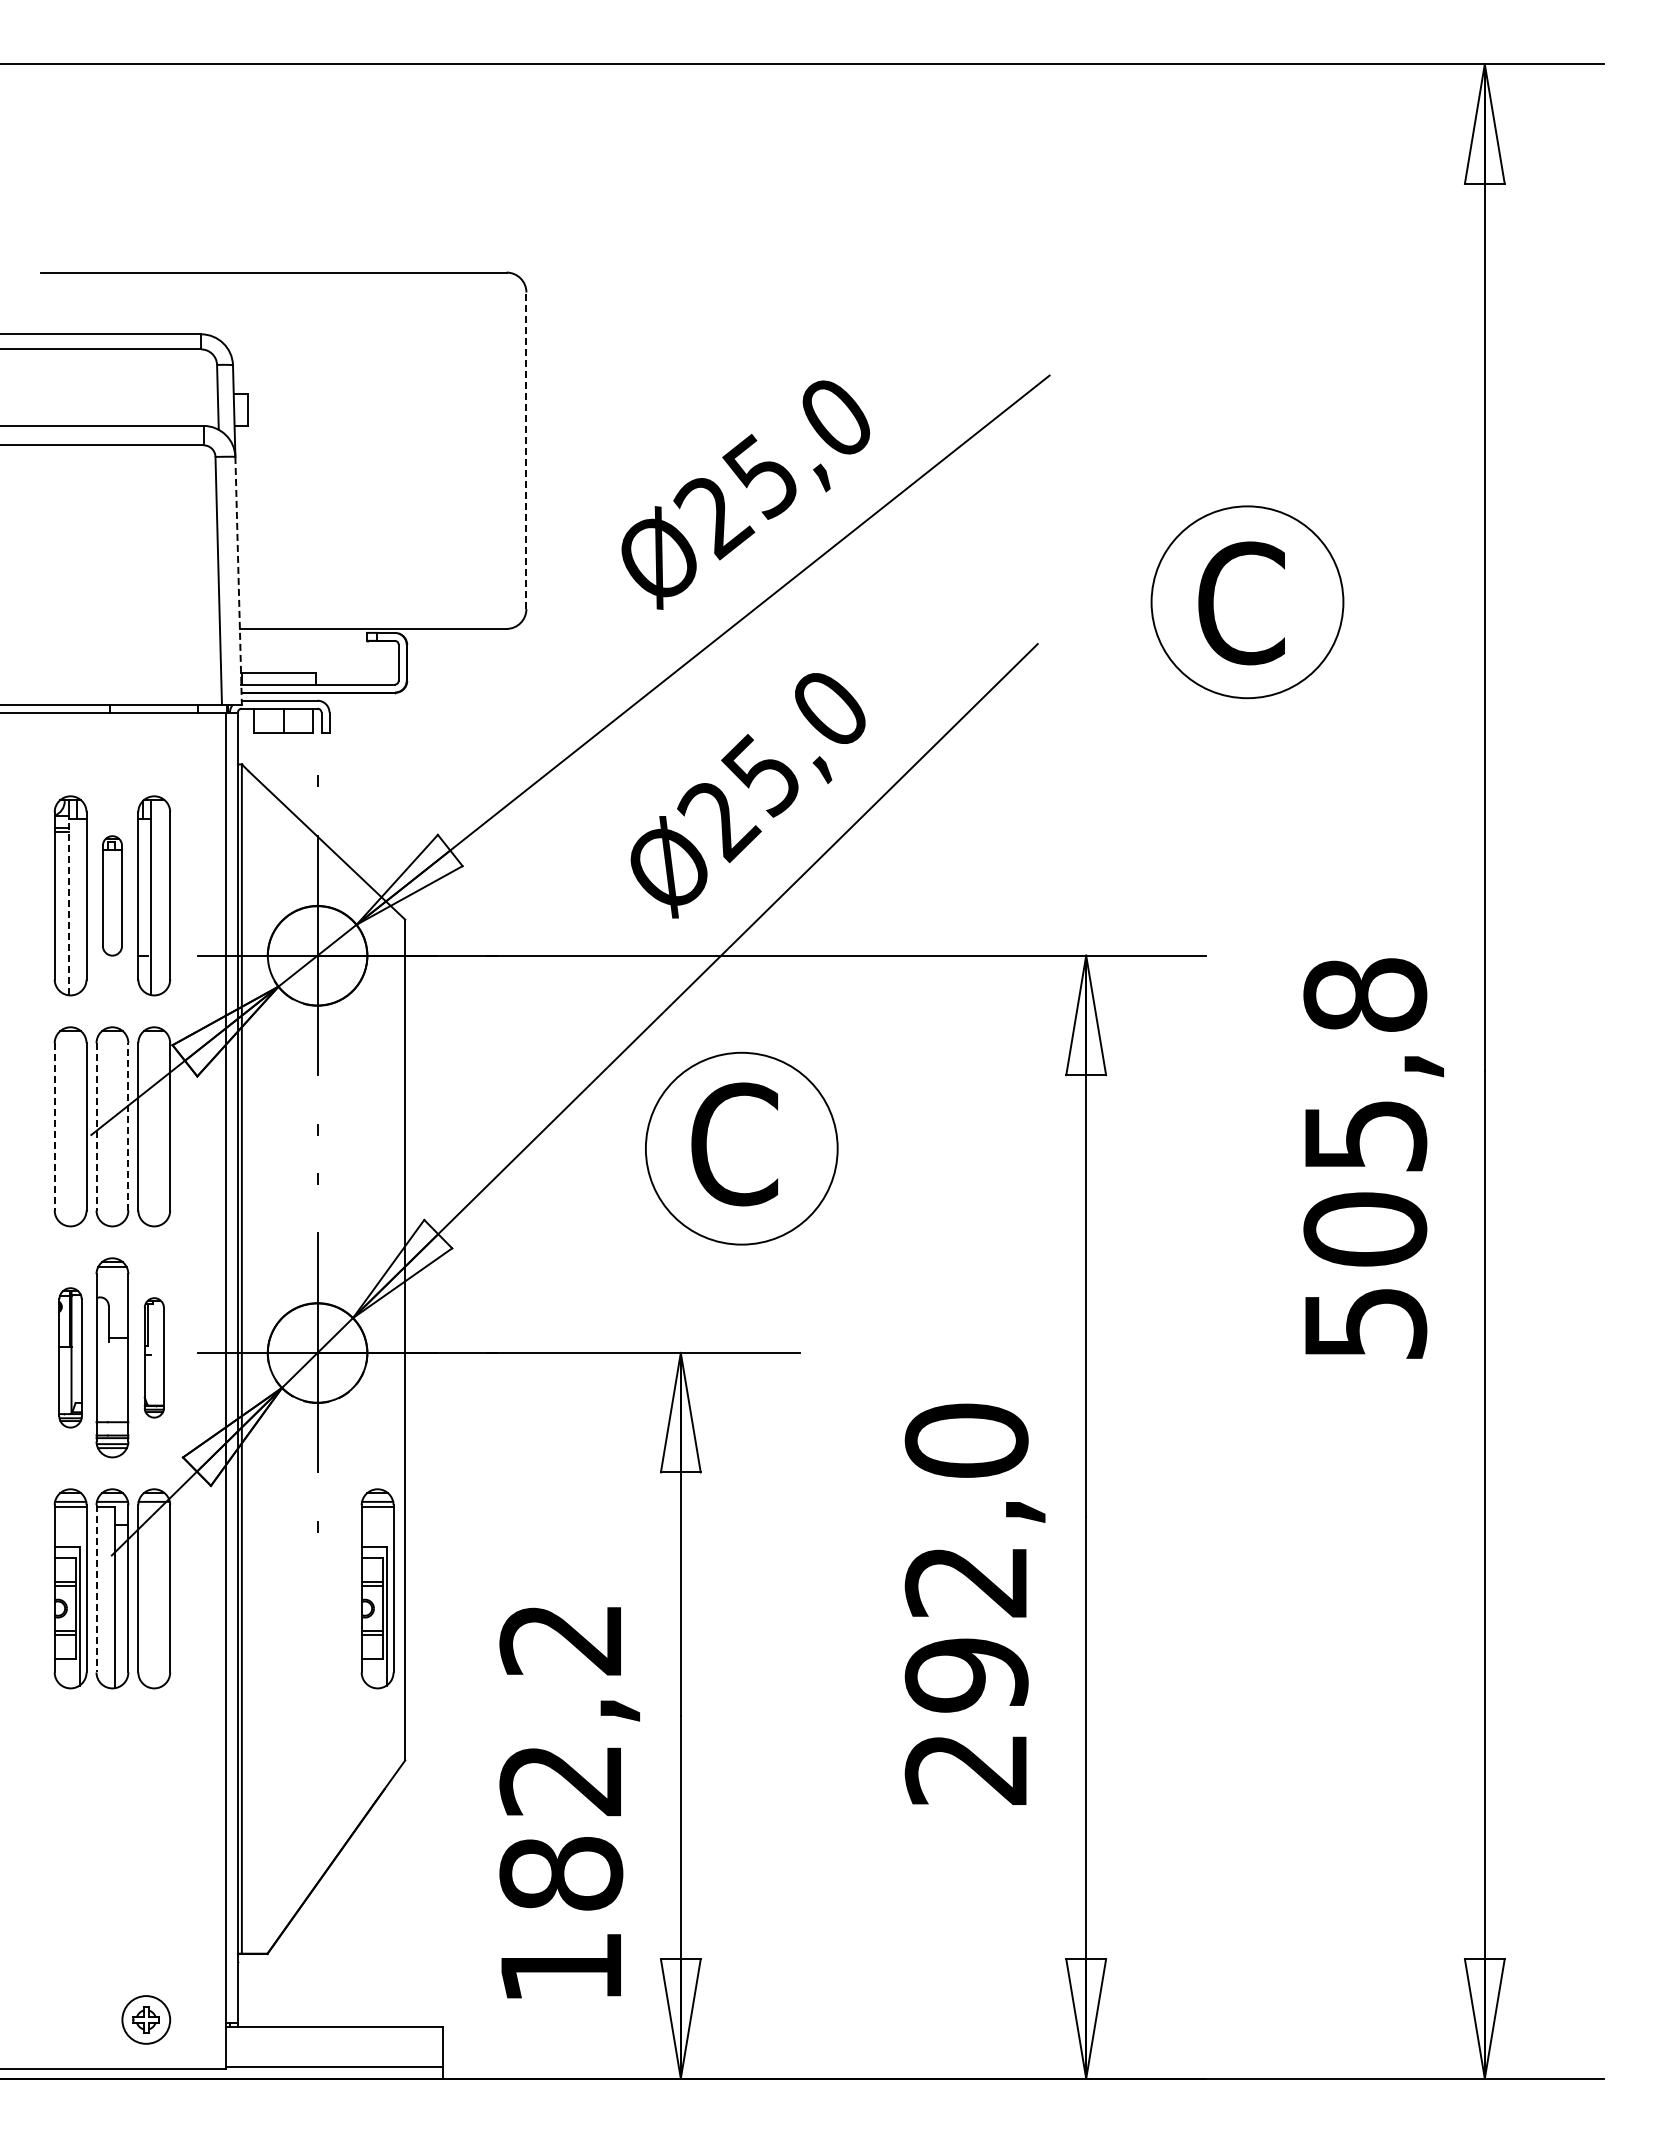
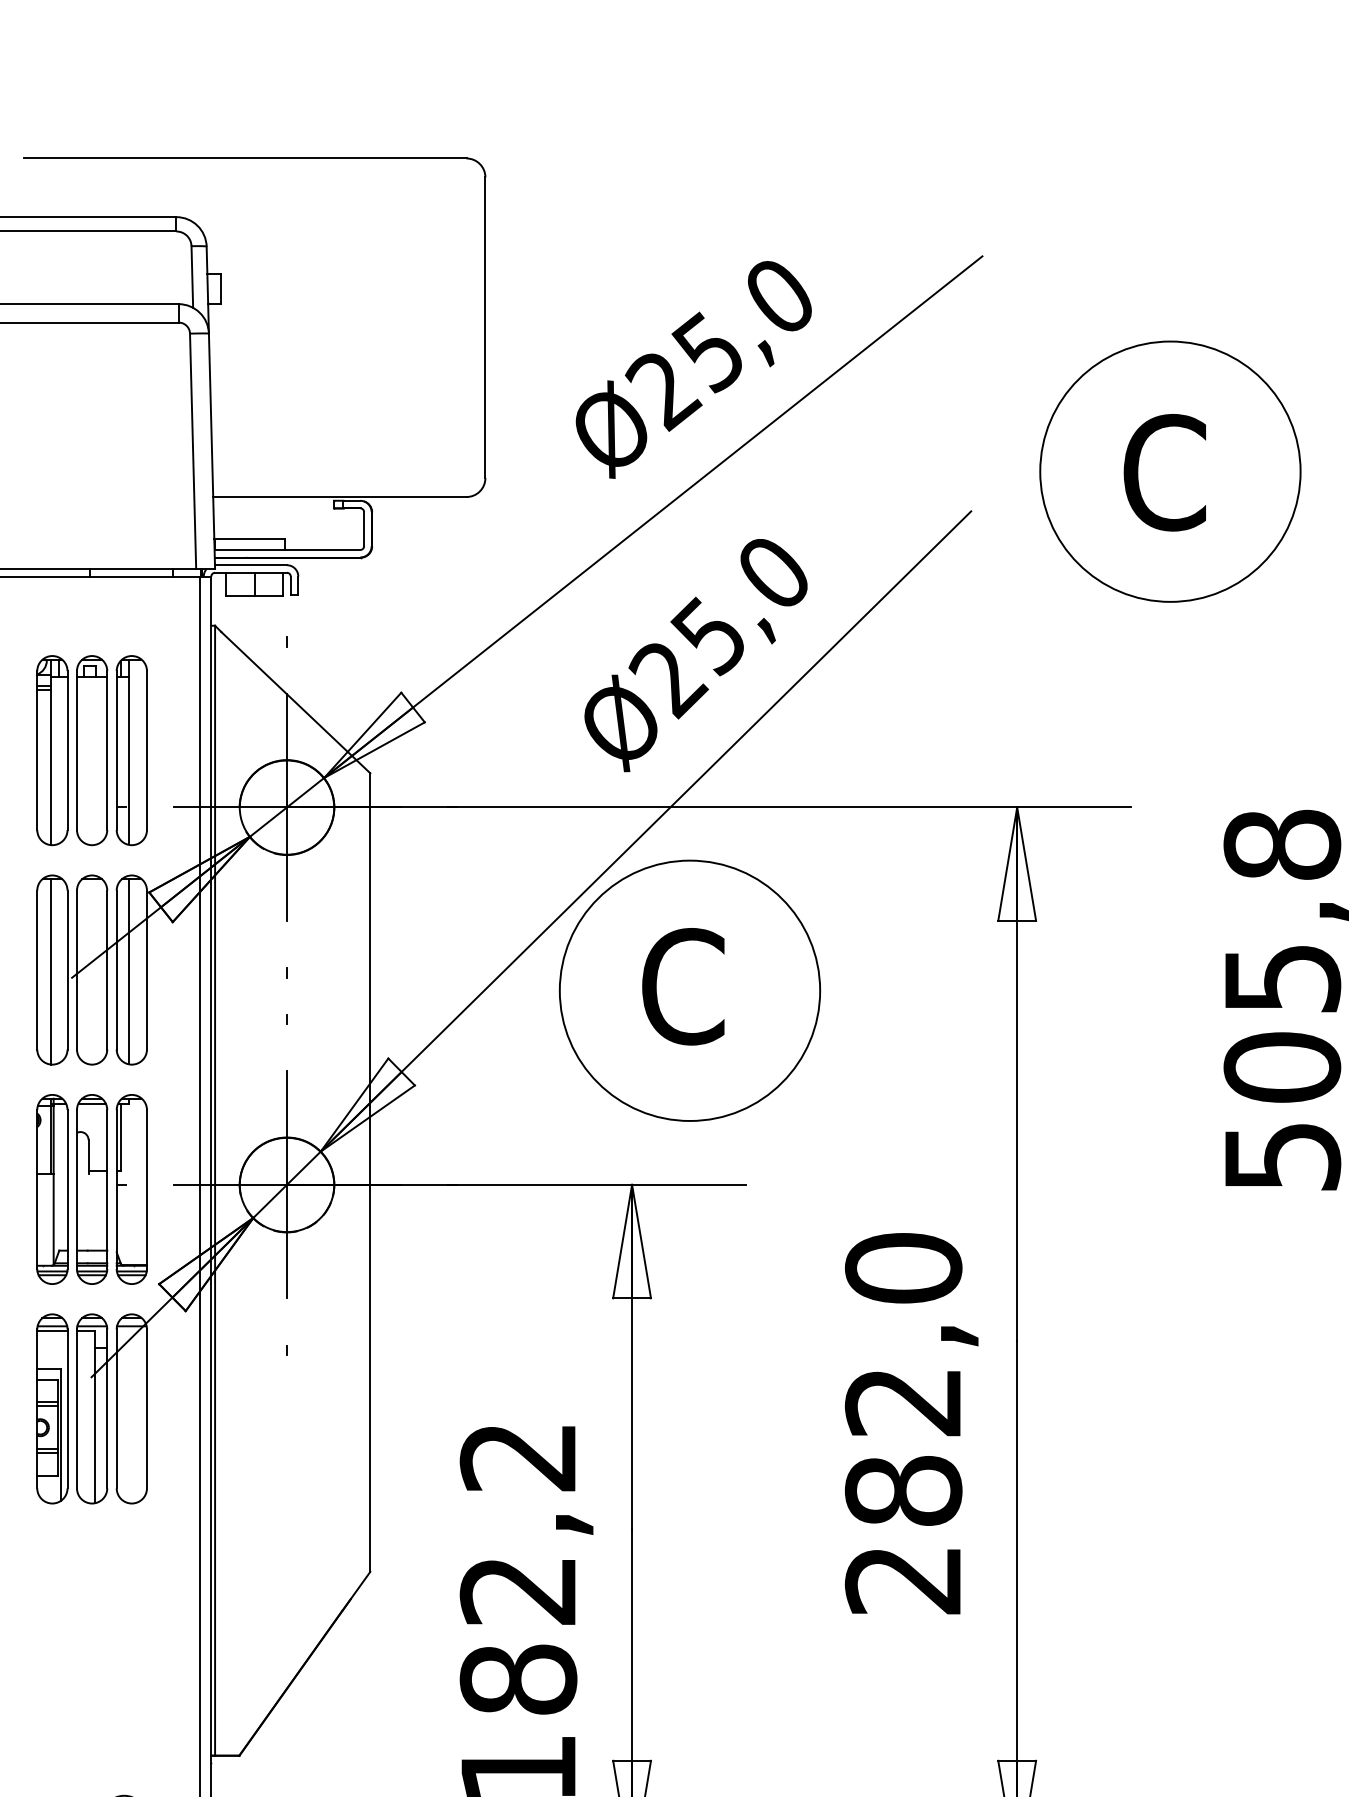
line: (526, 450) -> (485, 327), dashed -> solid
line: (238, 580) -> (211, 451), dashed -> solid
circle: (1247, 602) -> (1170, 471), size x1.43
part: (112, 895) -> (92, 750), size x1.67
line: (69, 906) -> (51, 760), dashed -> solid
line: (54, 1126) -> (37, 969), dashed -> solid
line: (96, 1126) -> (76, 969), dashed -> solid
line: (128, 1126) -> (107, 969), dashed -> solid
line: (69, 1128) -> (51, 971), added
line: (151, 1128) -> (129, 971), added
circle: (741, 1148) -> (689, 990), size x1.43
part: (70, 1357) -> (52, 1189), size x1.43
part: (154, 1357) -> (132, 1189), size x1.67
line: (96, 1588) -> (76, 1408), dashed -> solid
part: (377, 1588) -> (343, 1408), removed
text: (966, 1675) -> (903, 1491), 292,0 -> 282,0

